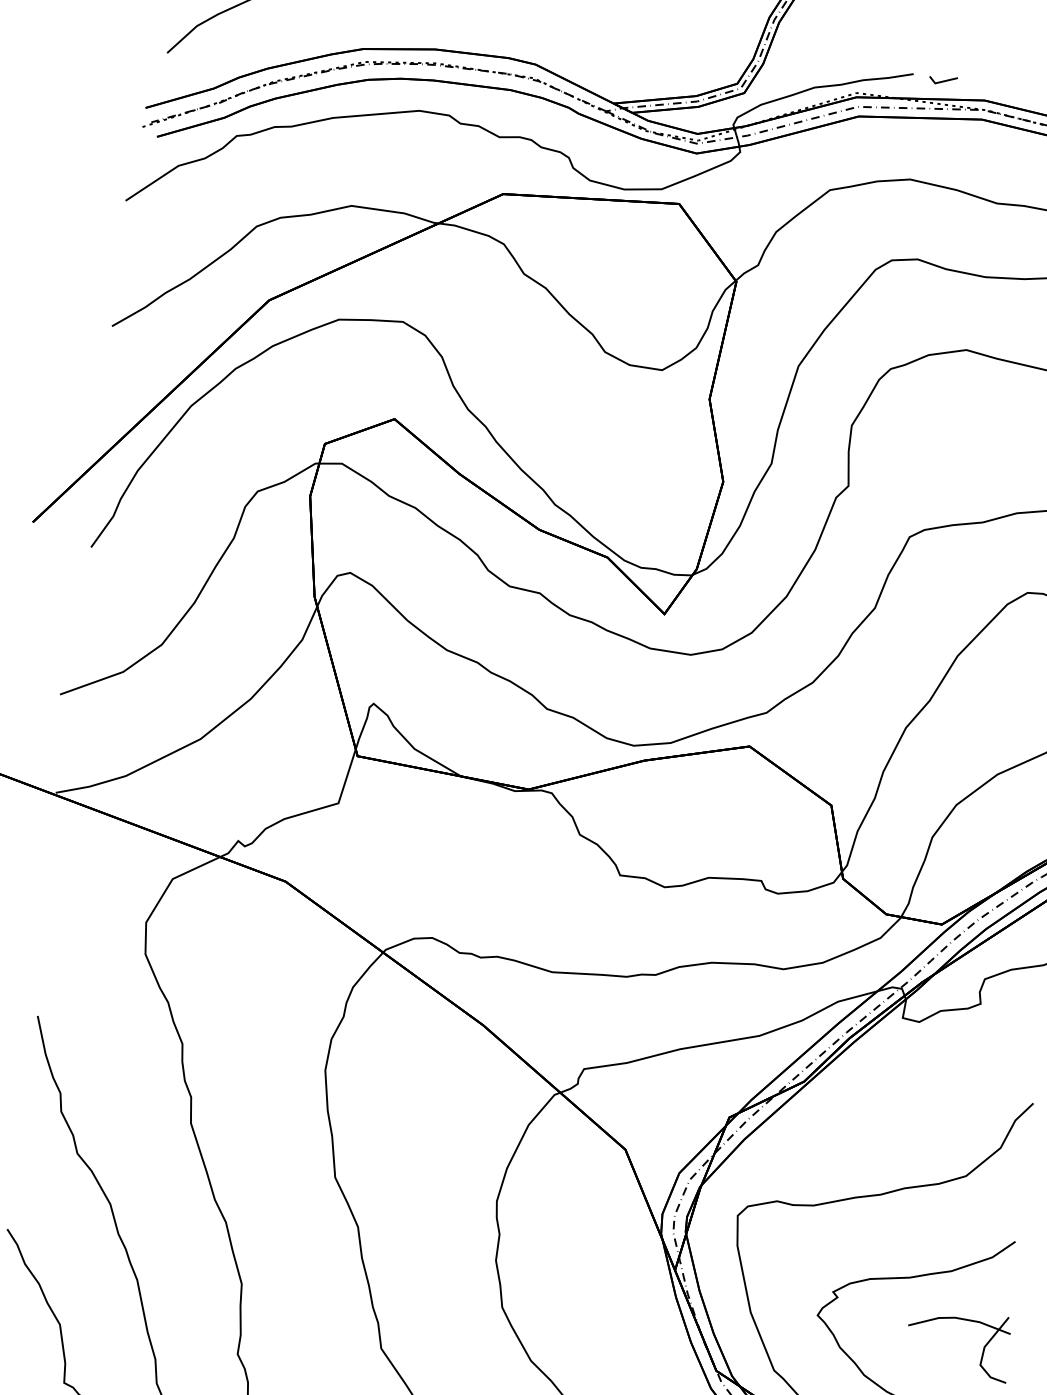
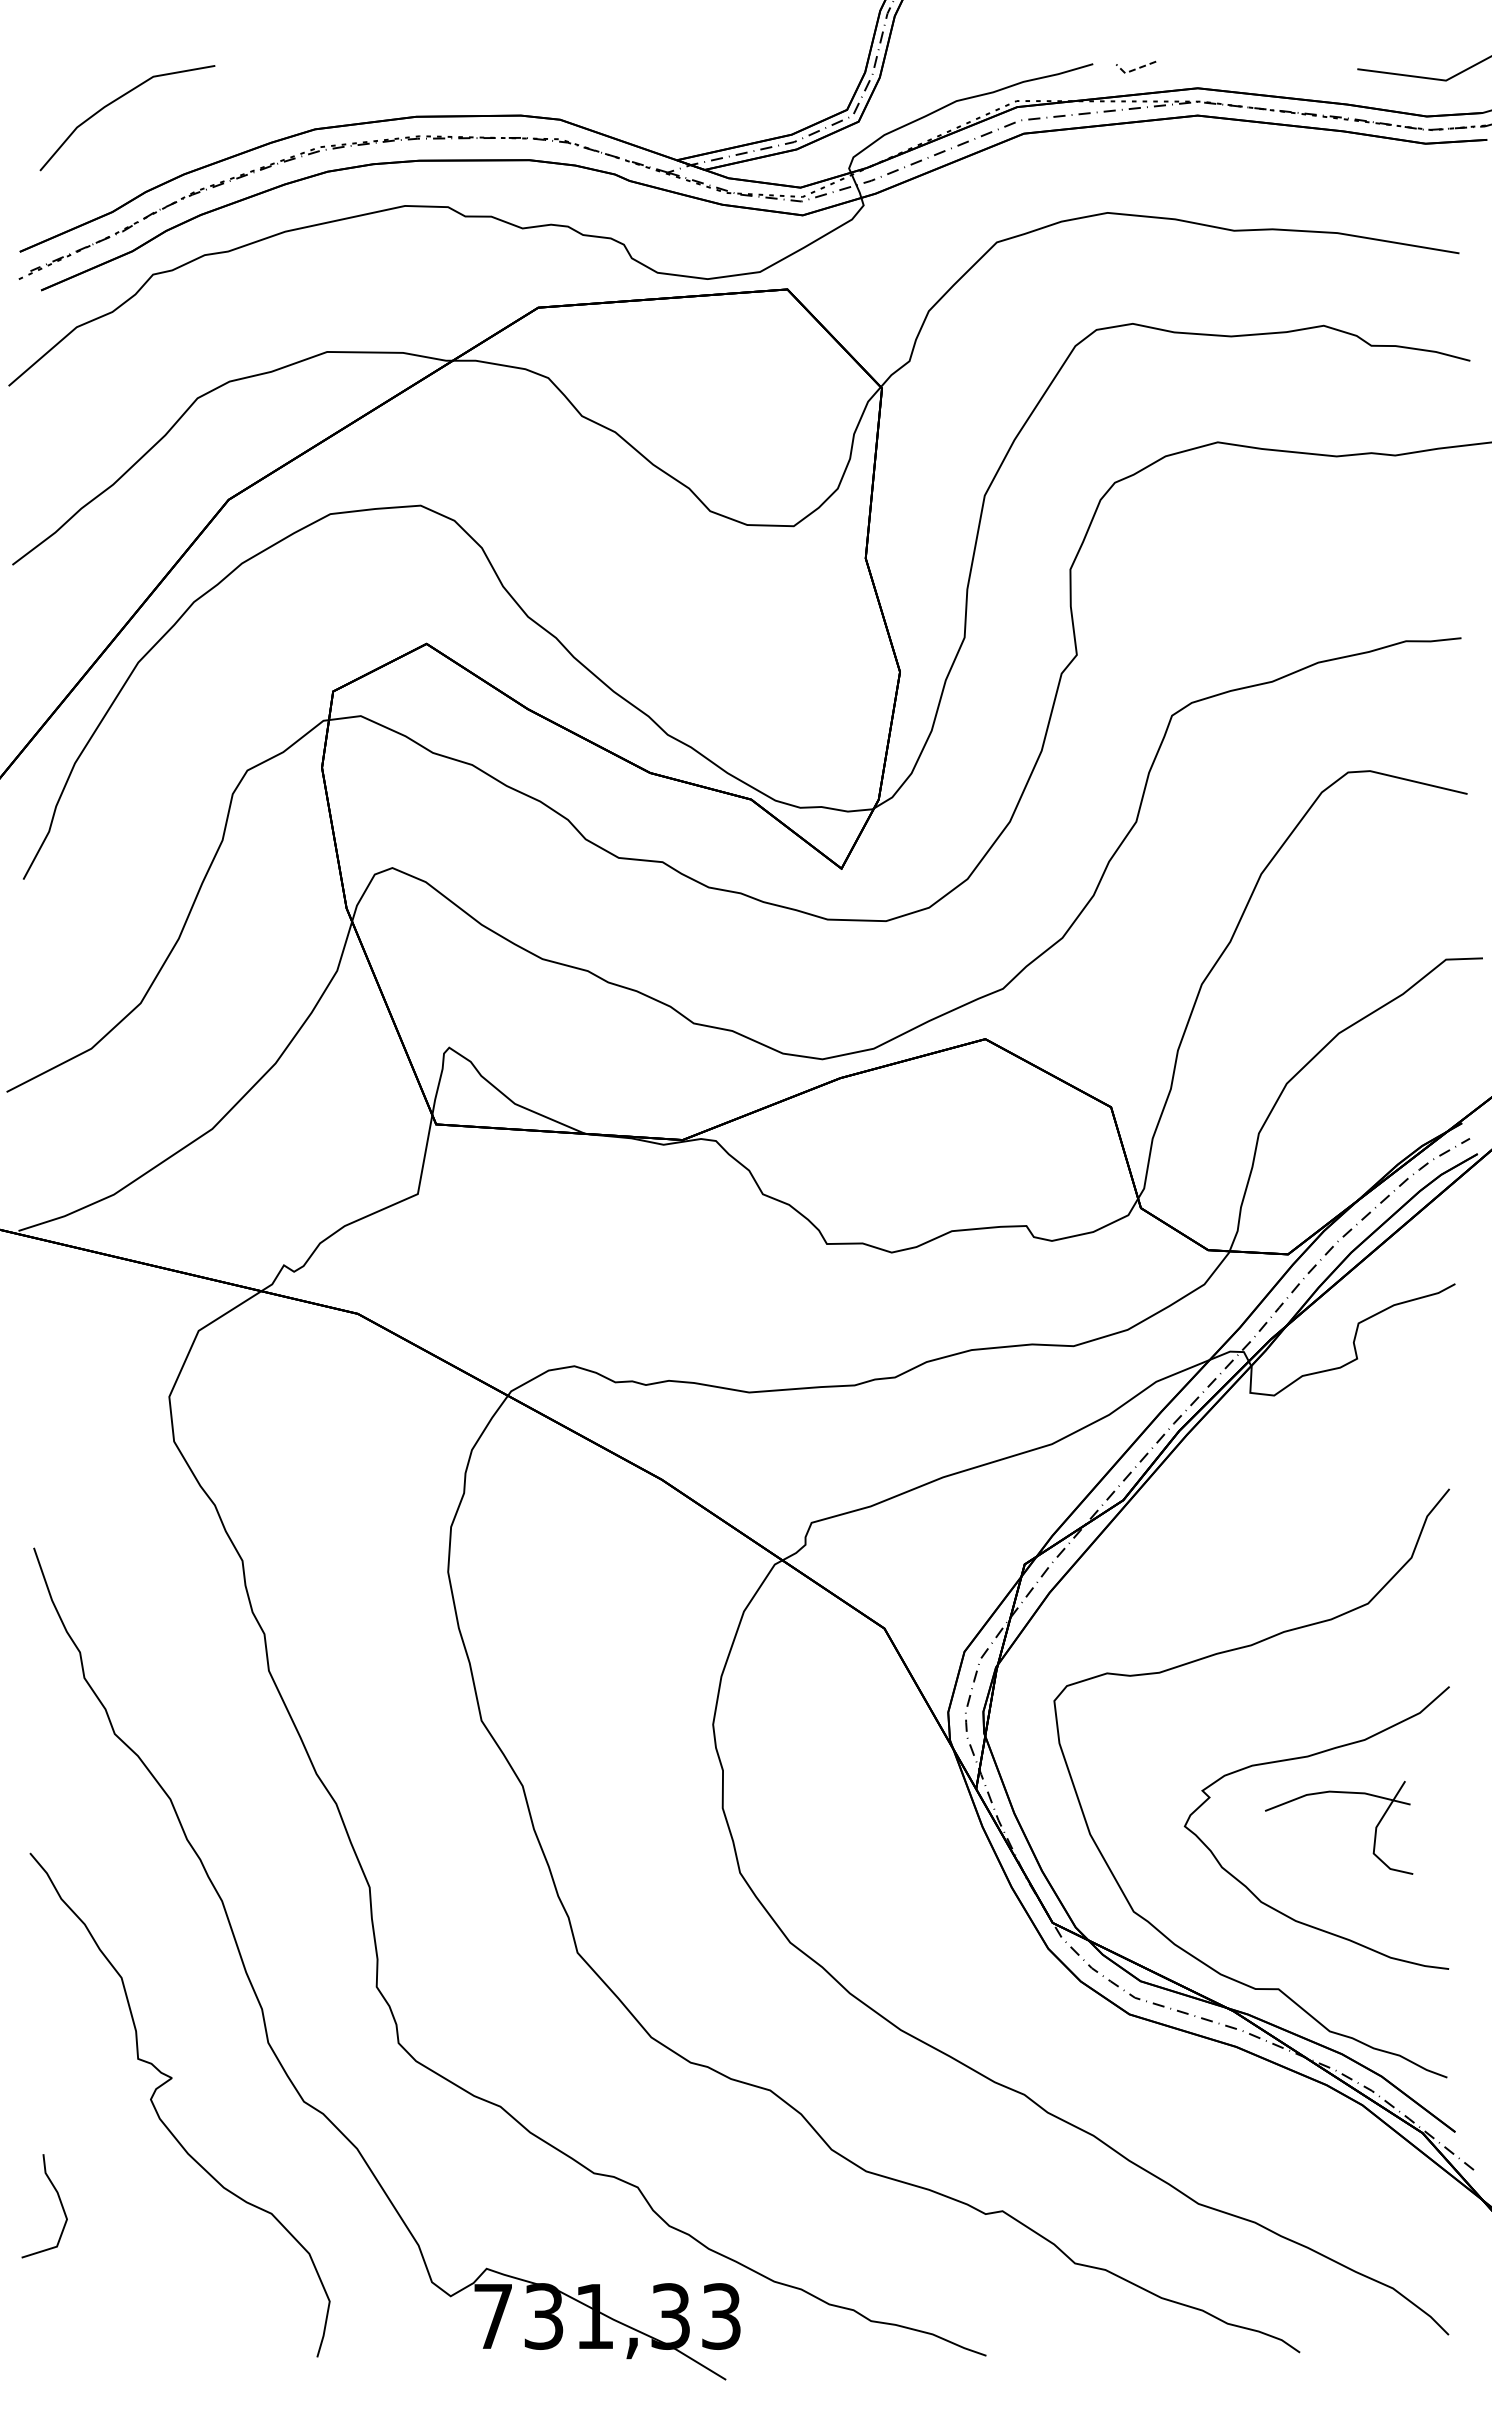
line: (942, 81) -> (1134, 69), solid -> dashed
part: (962, 1320) -> (1340, 1793), moved

